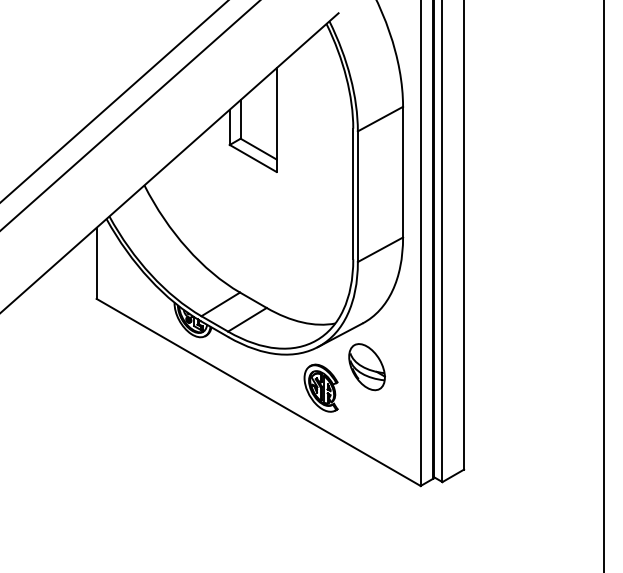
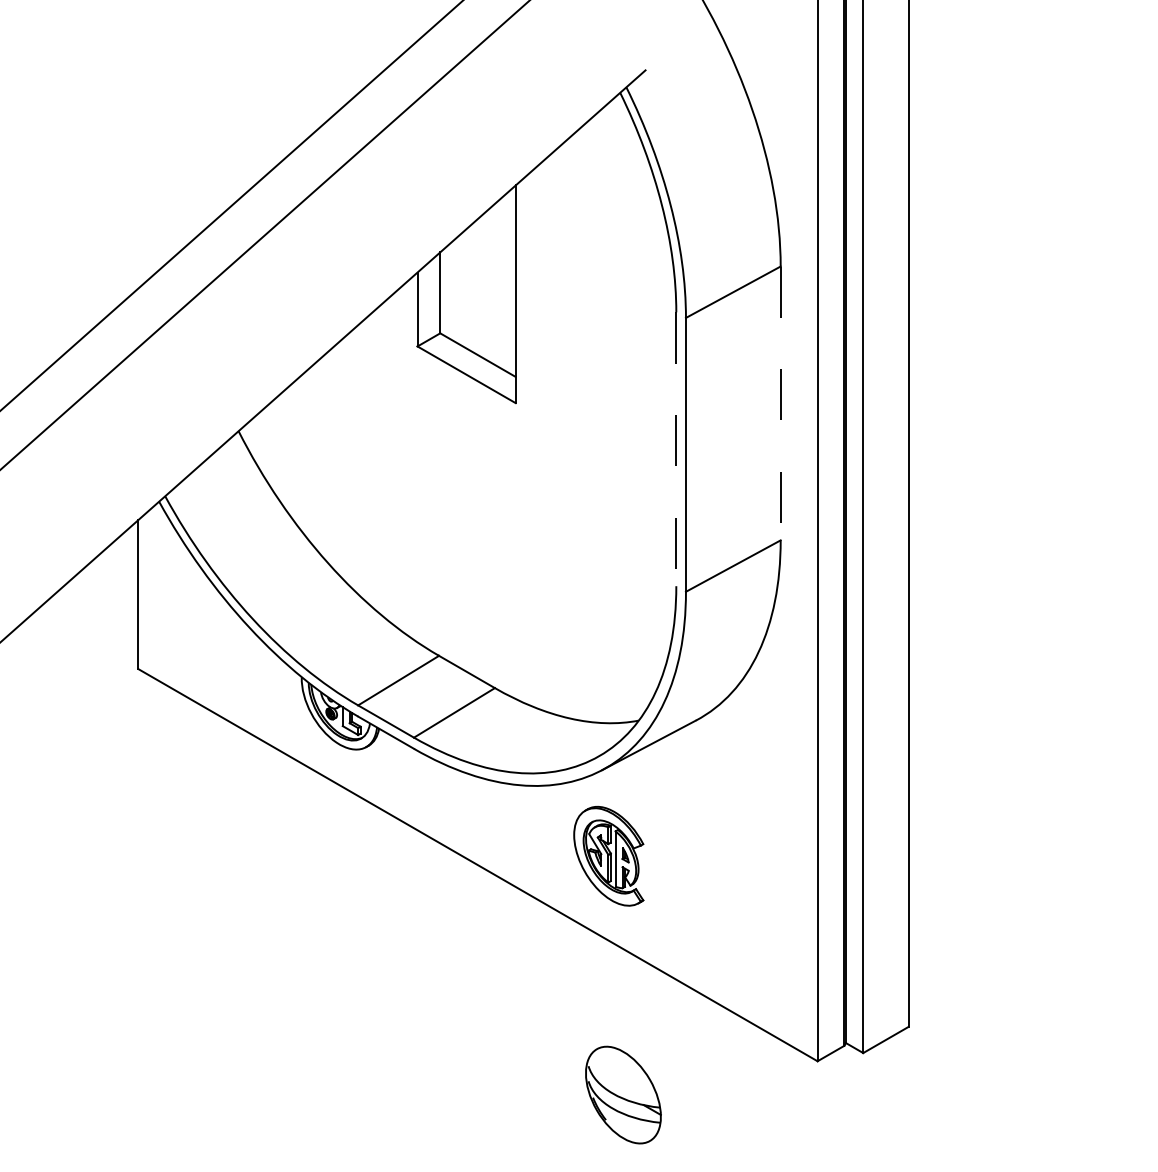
line: (403, 172) -> (781, 404), solid -> dashed
line: (353, 194) -> (676, 450), solid -> dashed
part: (366, 367) -> (622, 1095), moved

